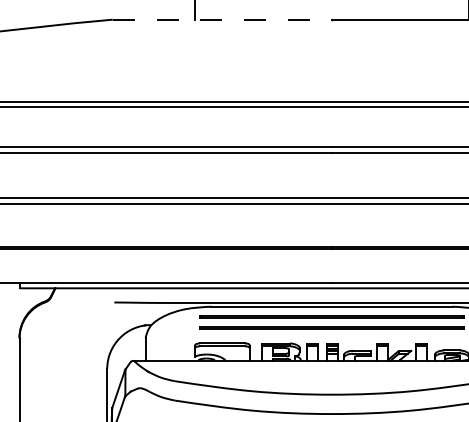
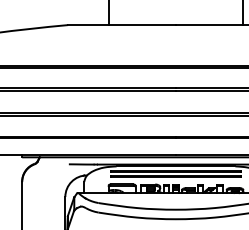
line: (223, 20) -> (122, 25), dashed -> solid

